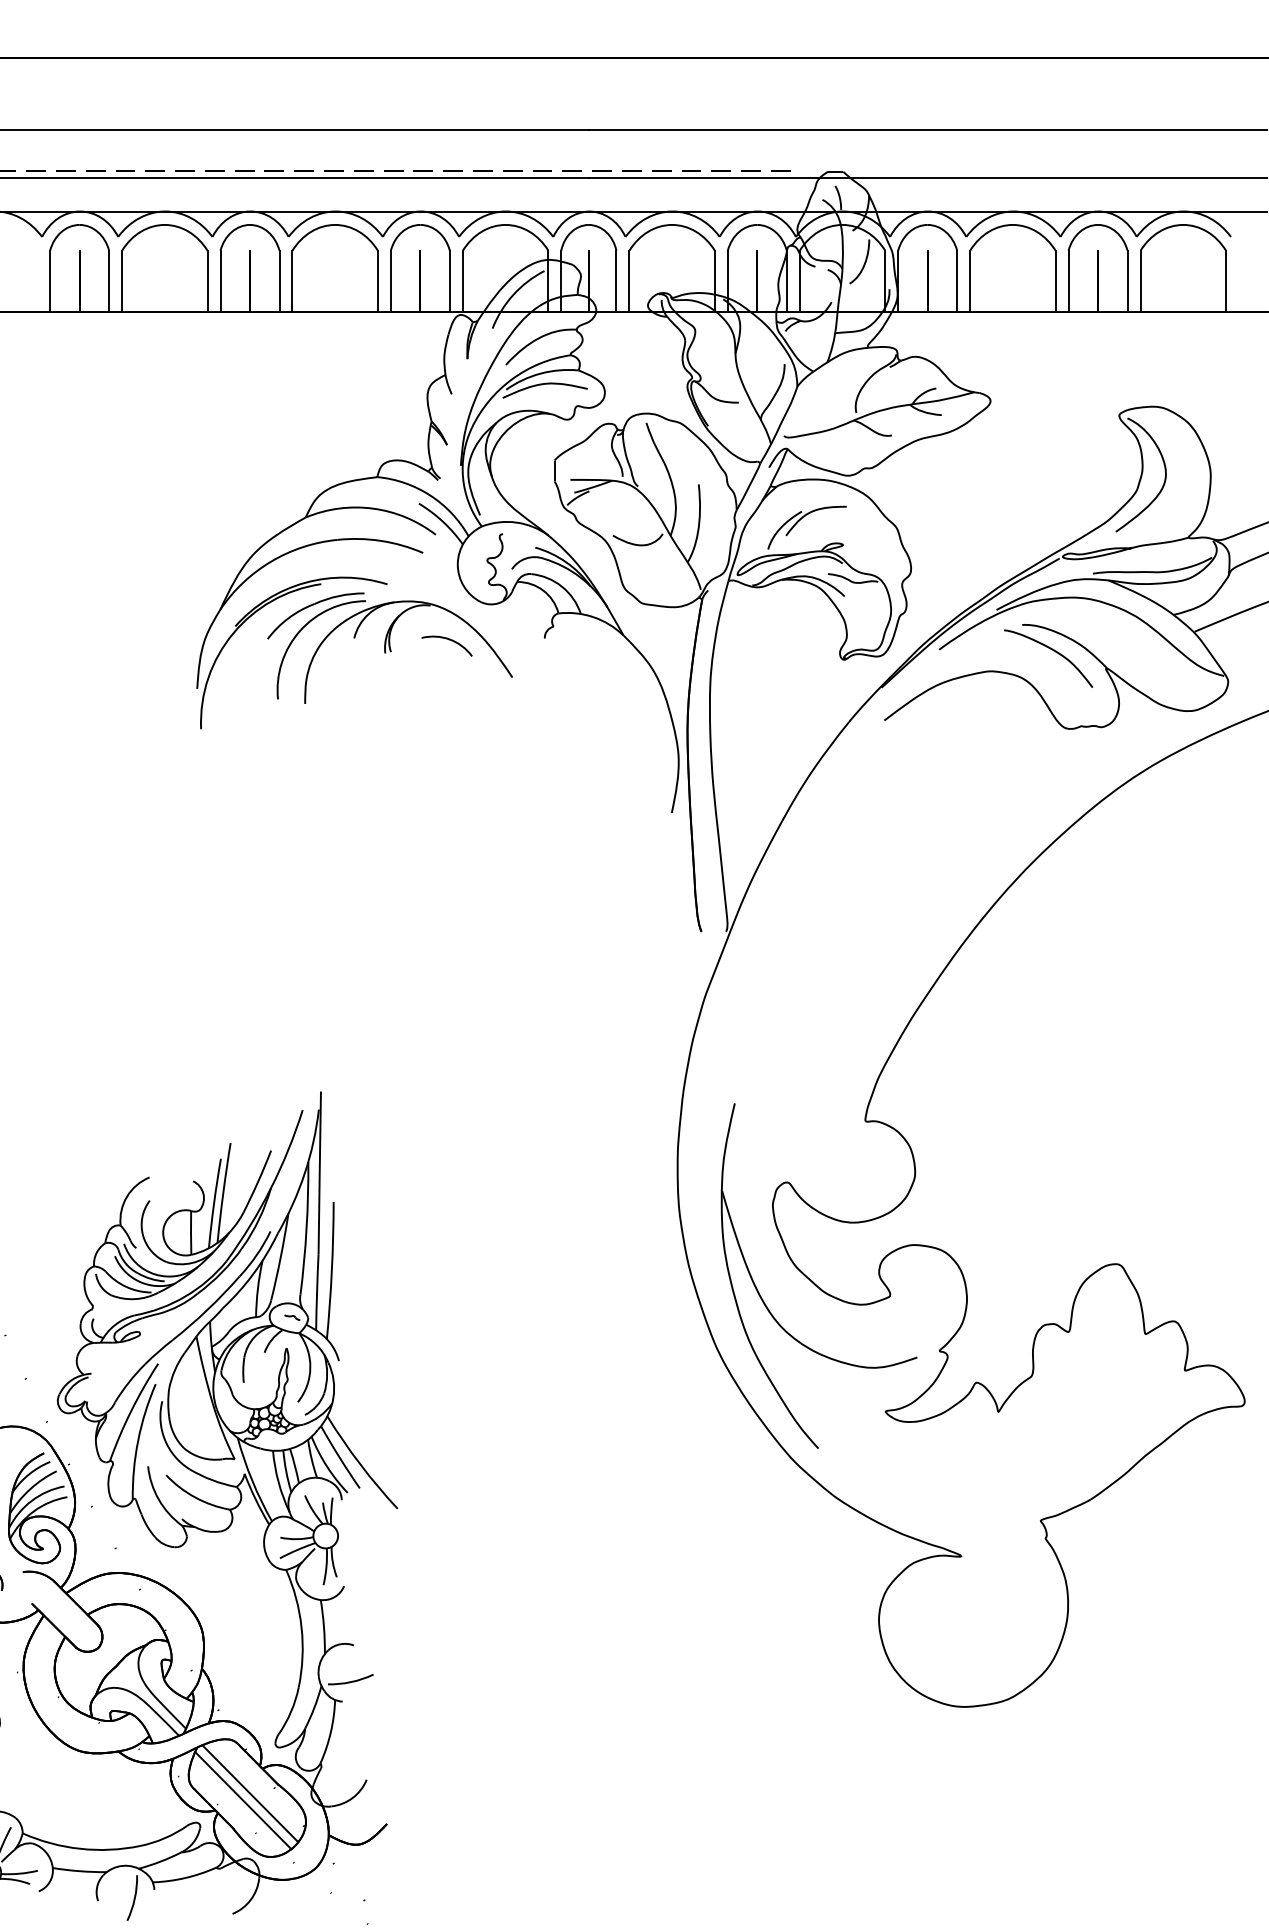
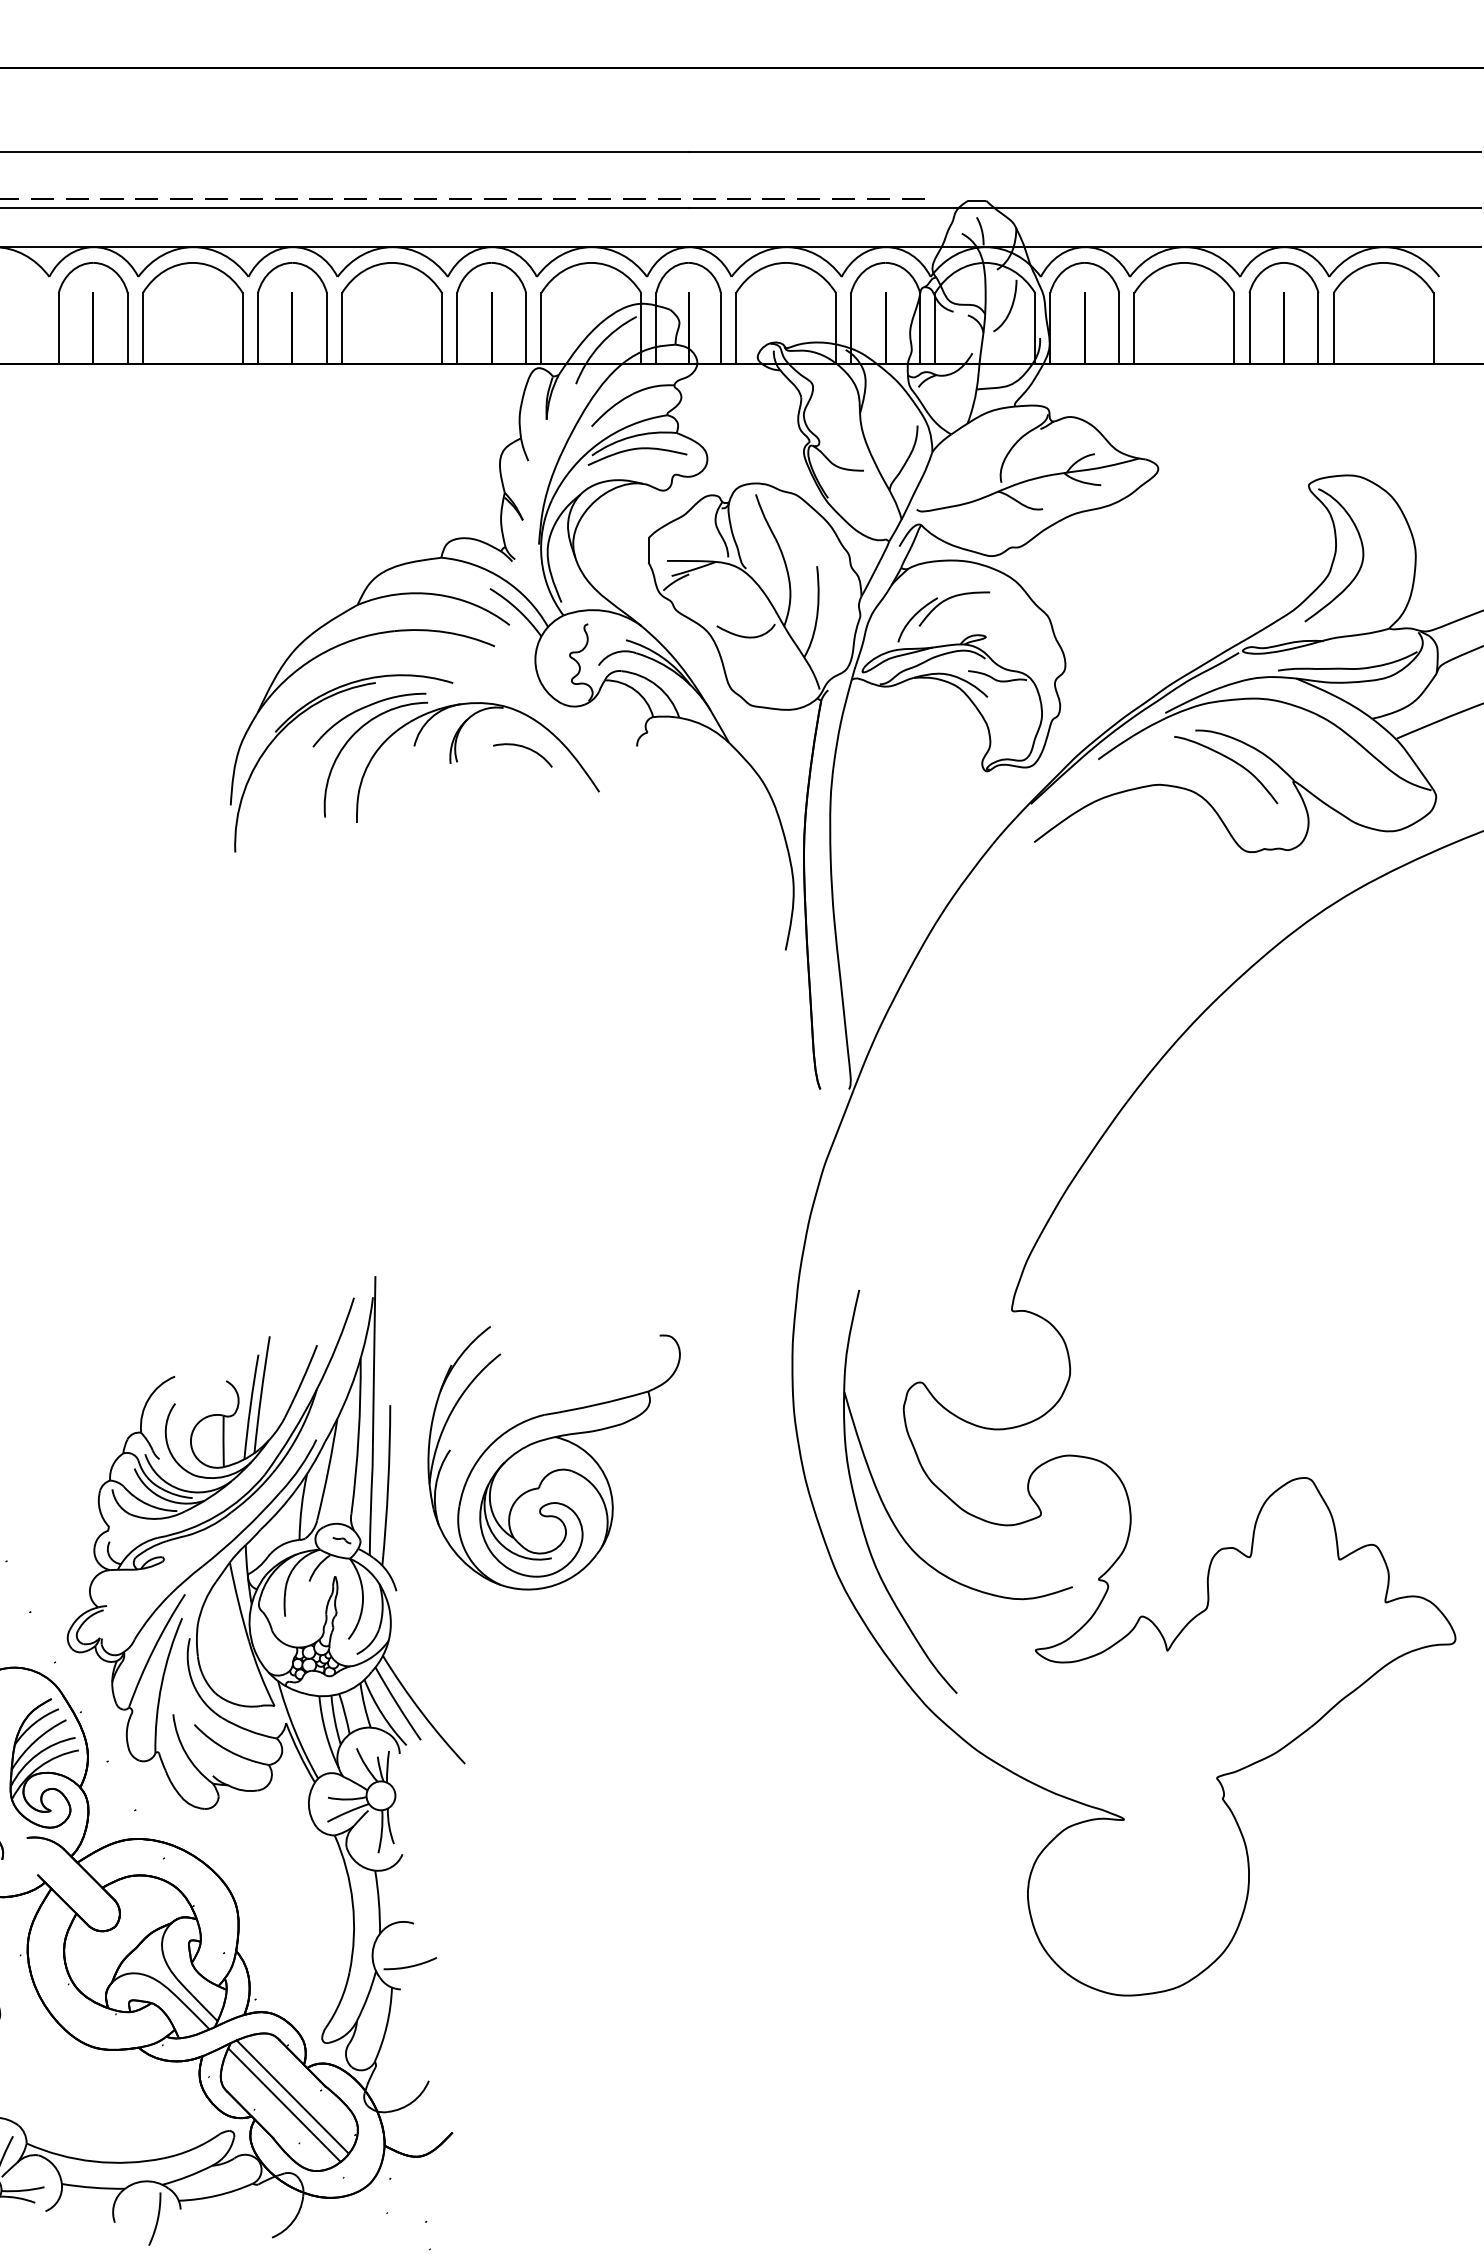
part: (473, 1247) -> (553, 1458), added

